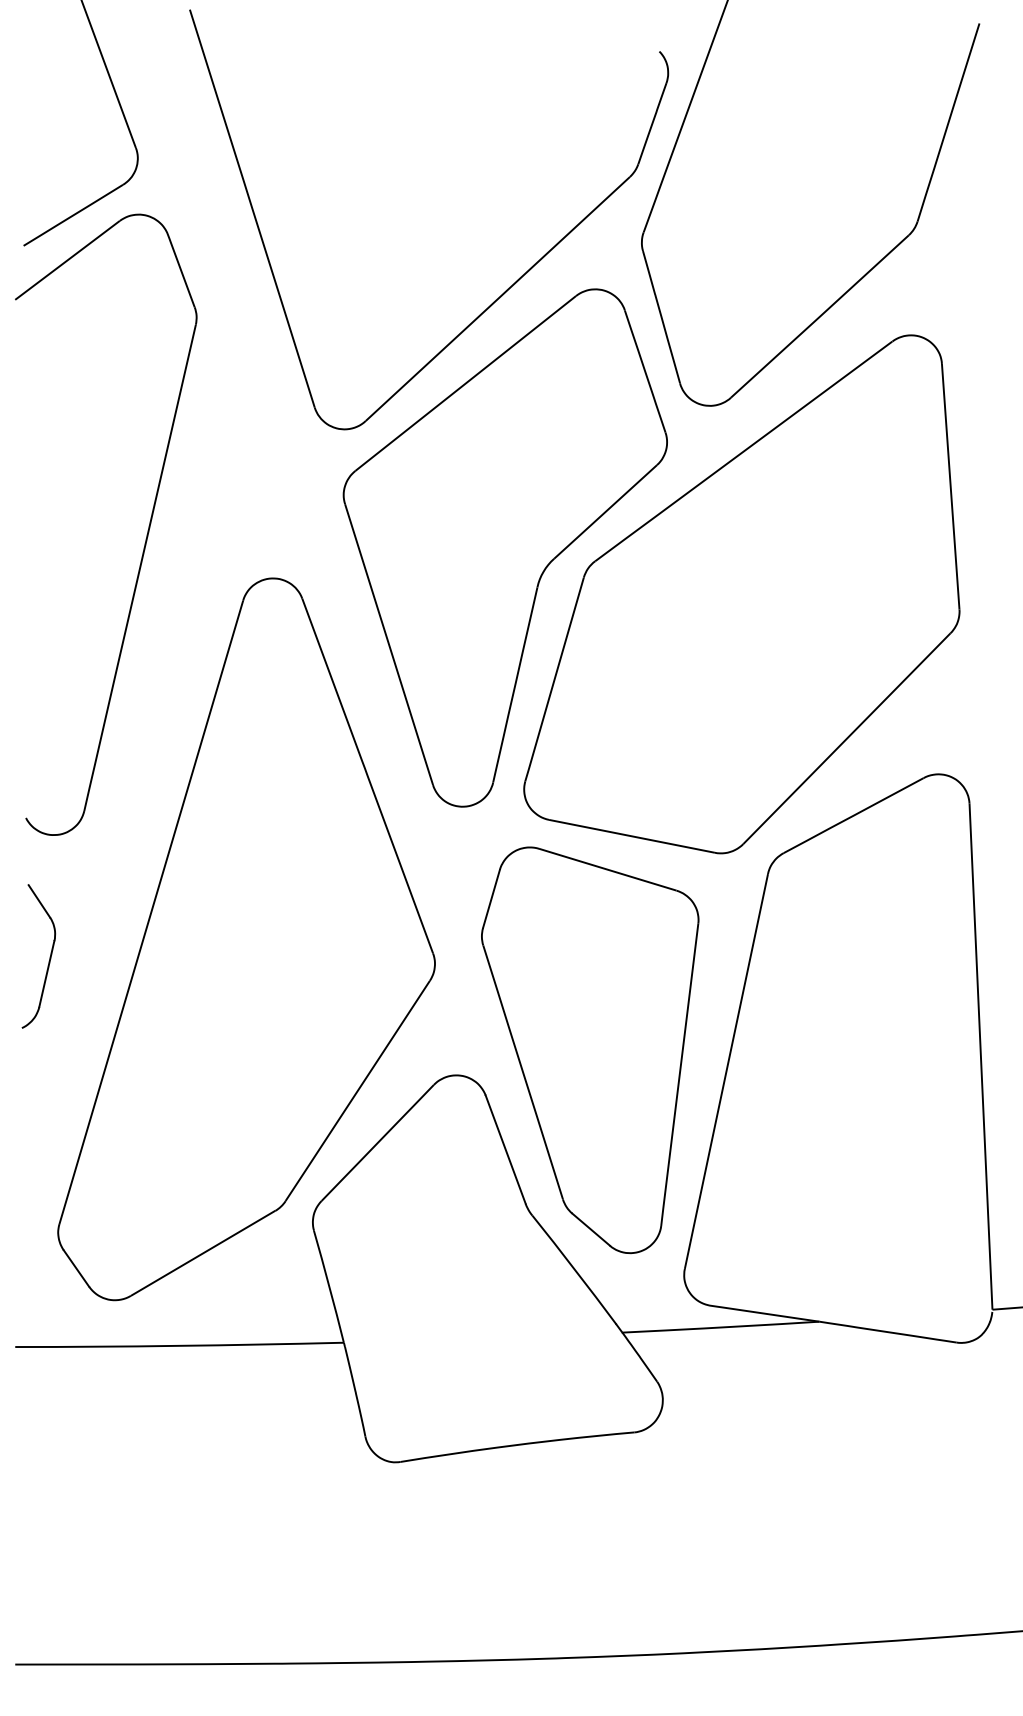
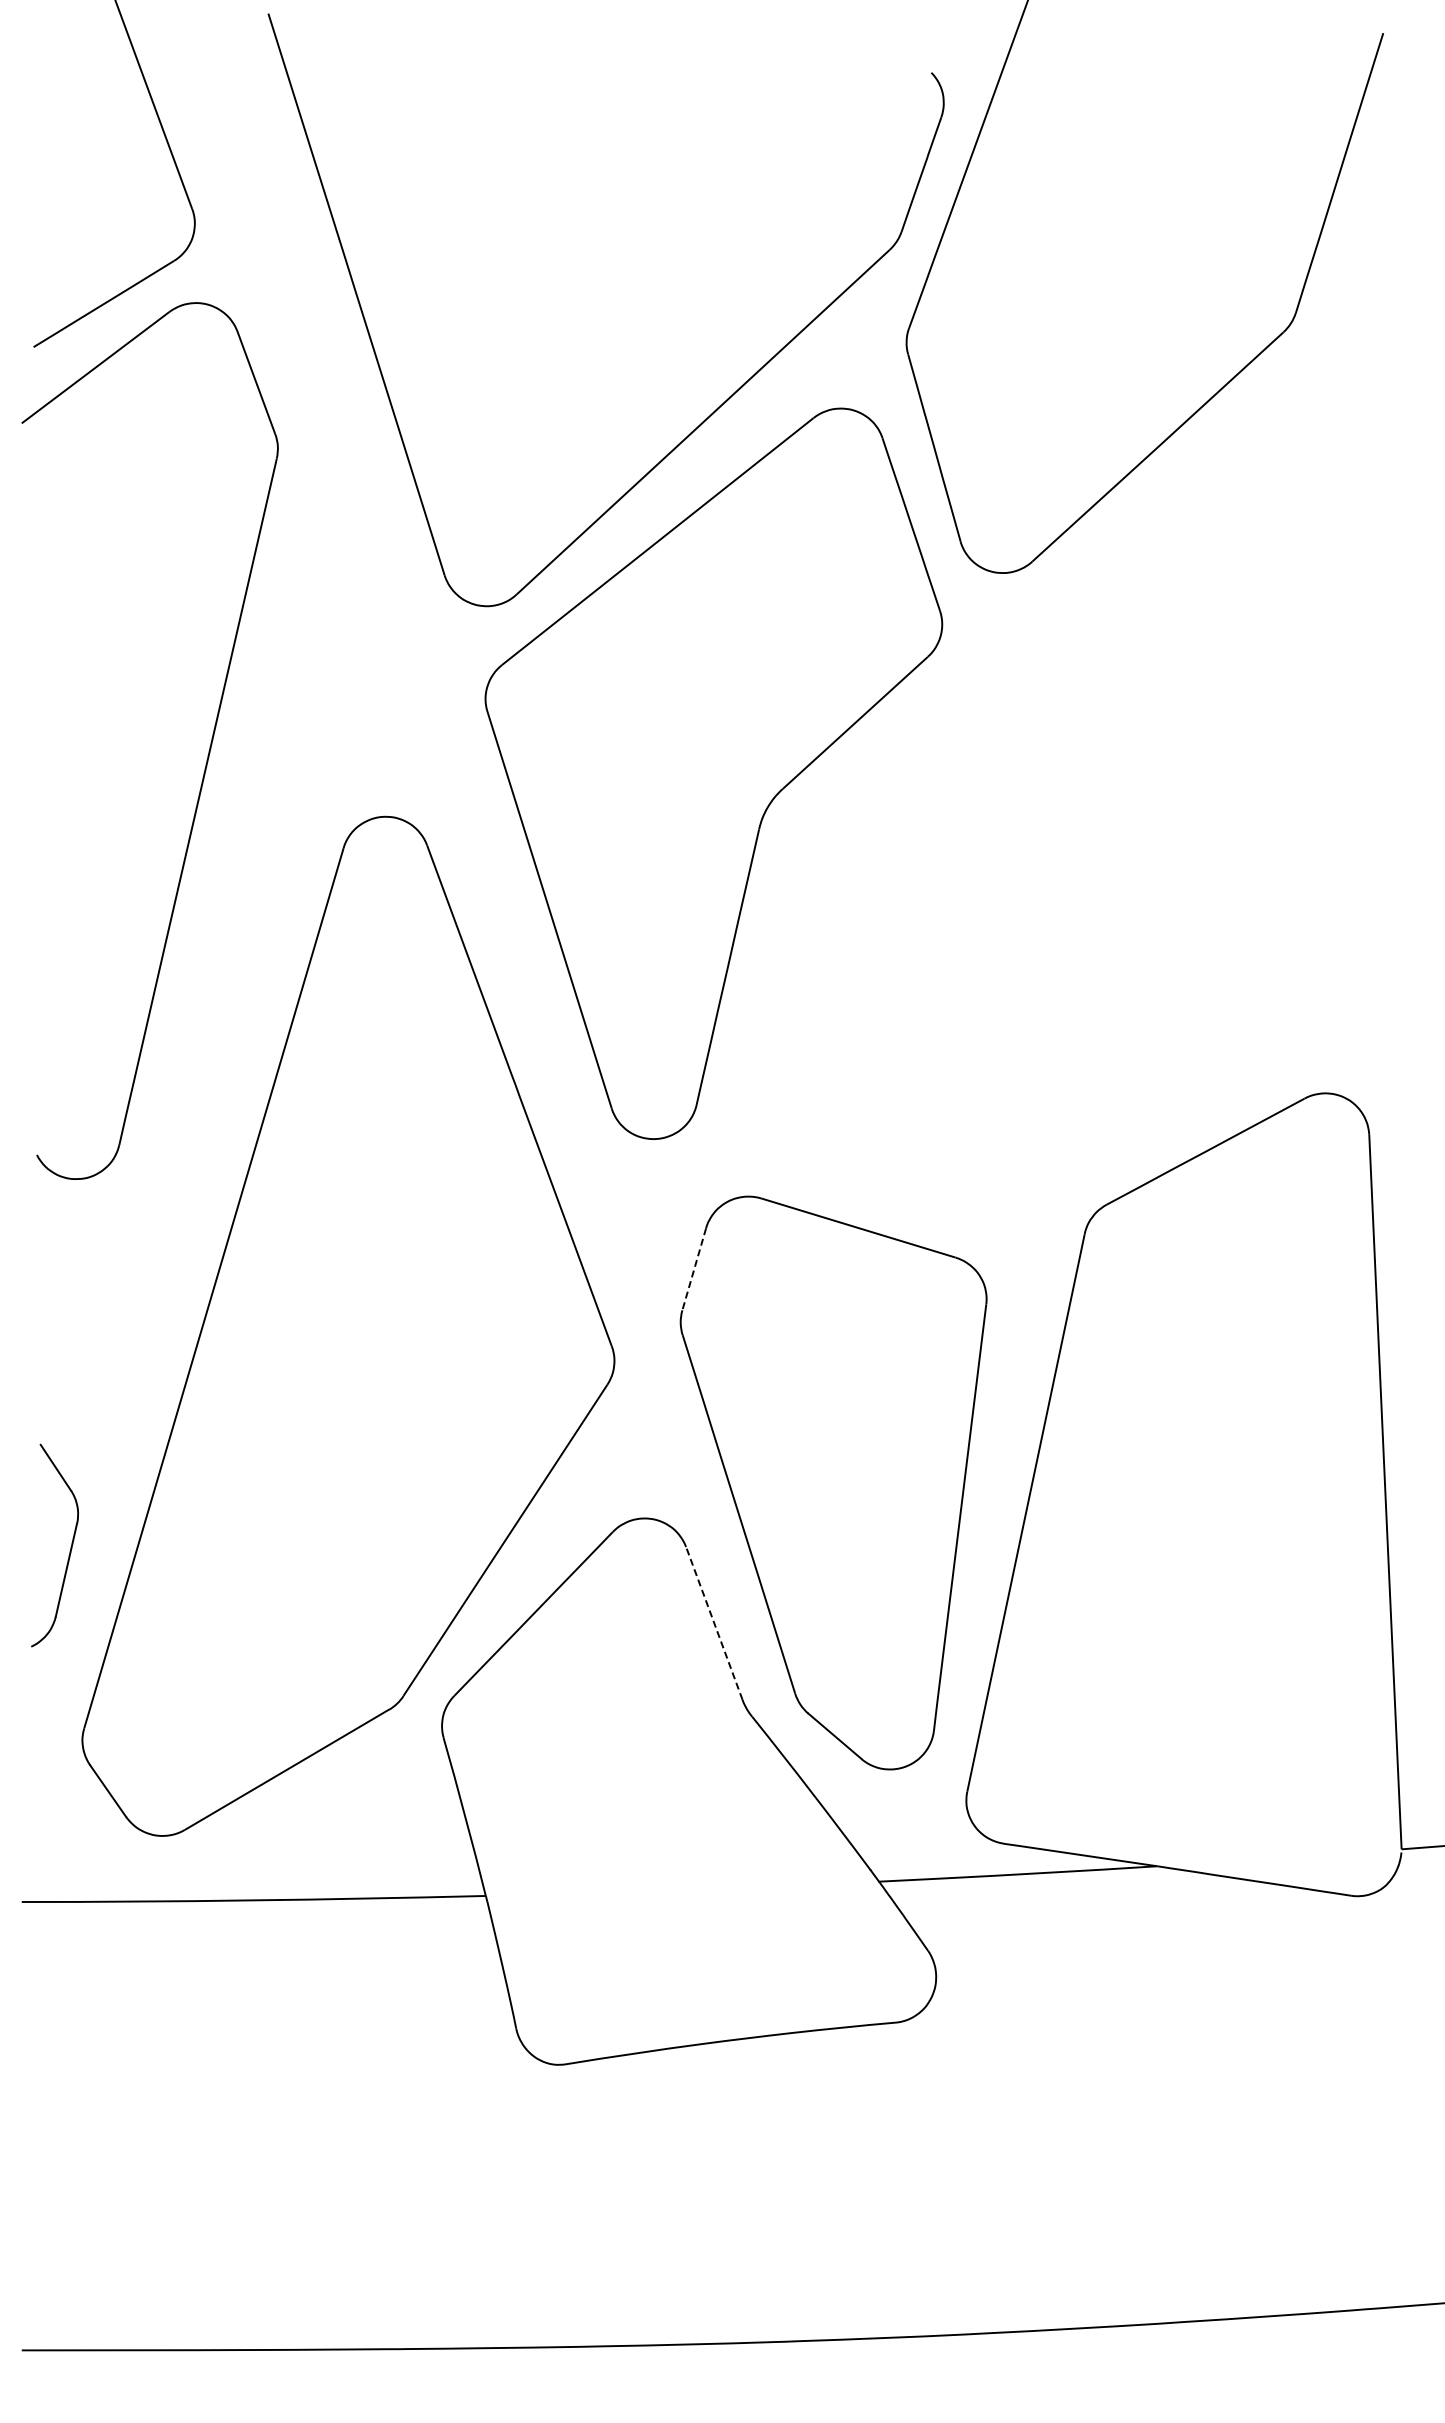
part: (741, 593) -> (1047, 838), removed
line: (491, 899) -> (694, 1269), solid -> dashed
part: (49, 957) -> (70, 1546), moved
line: (505, 1149) -> (714, 1622), solid -> dashed

